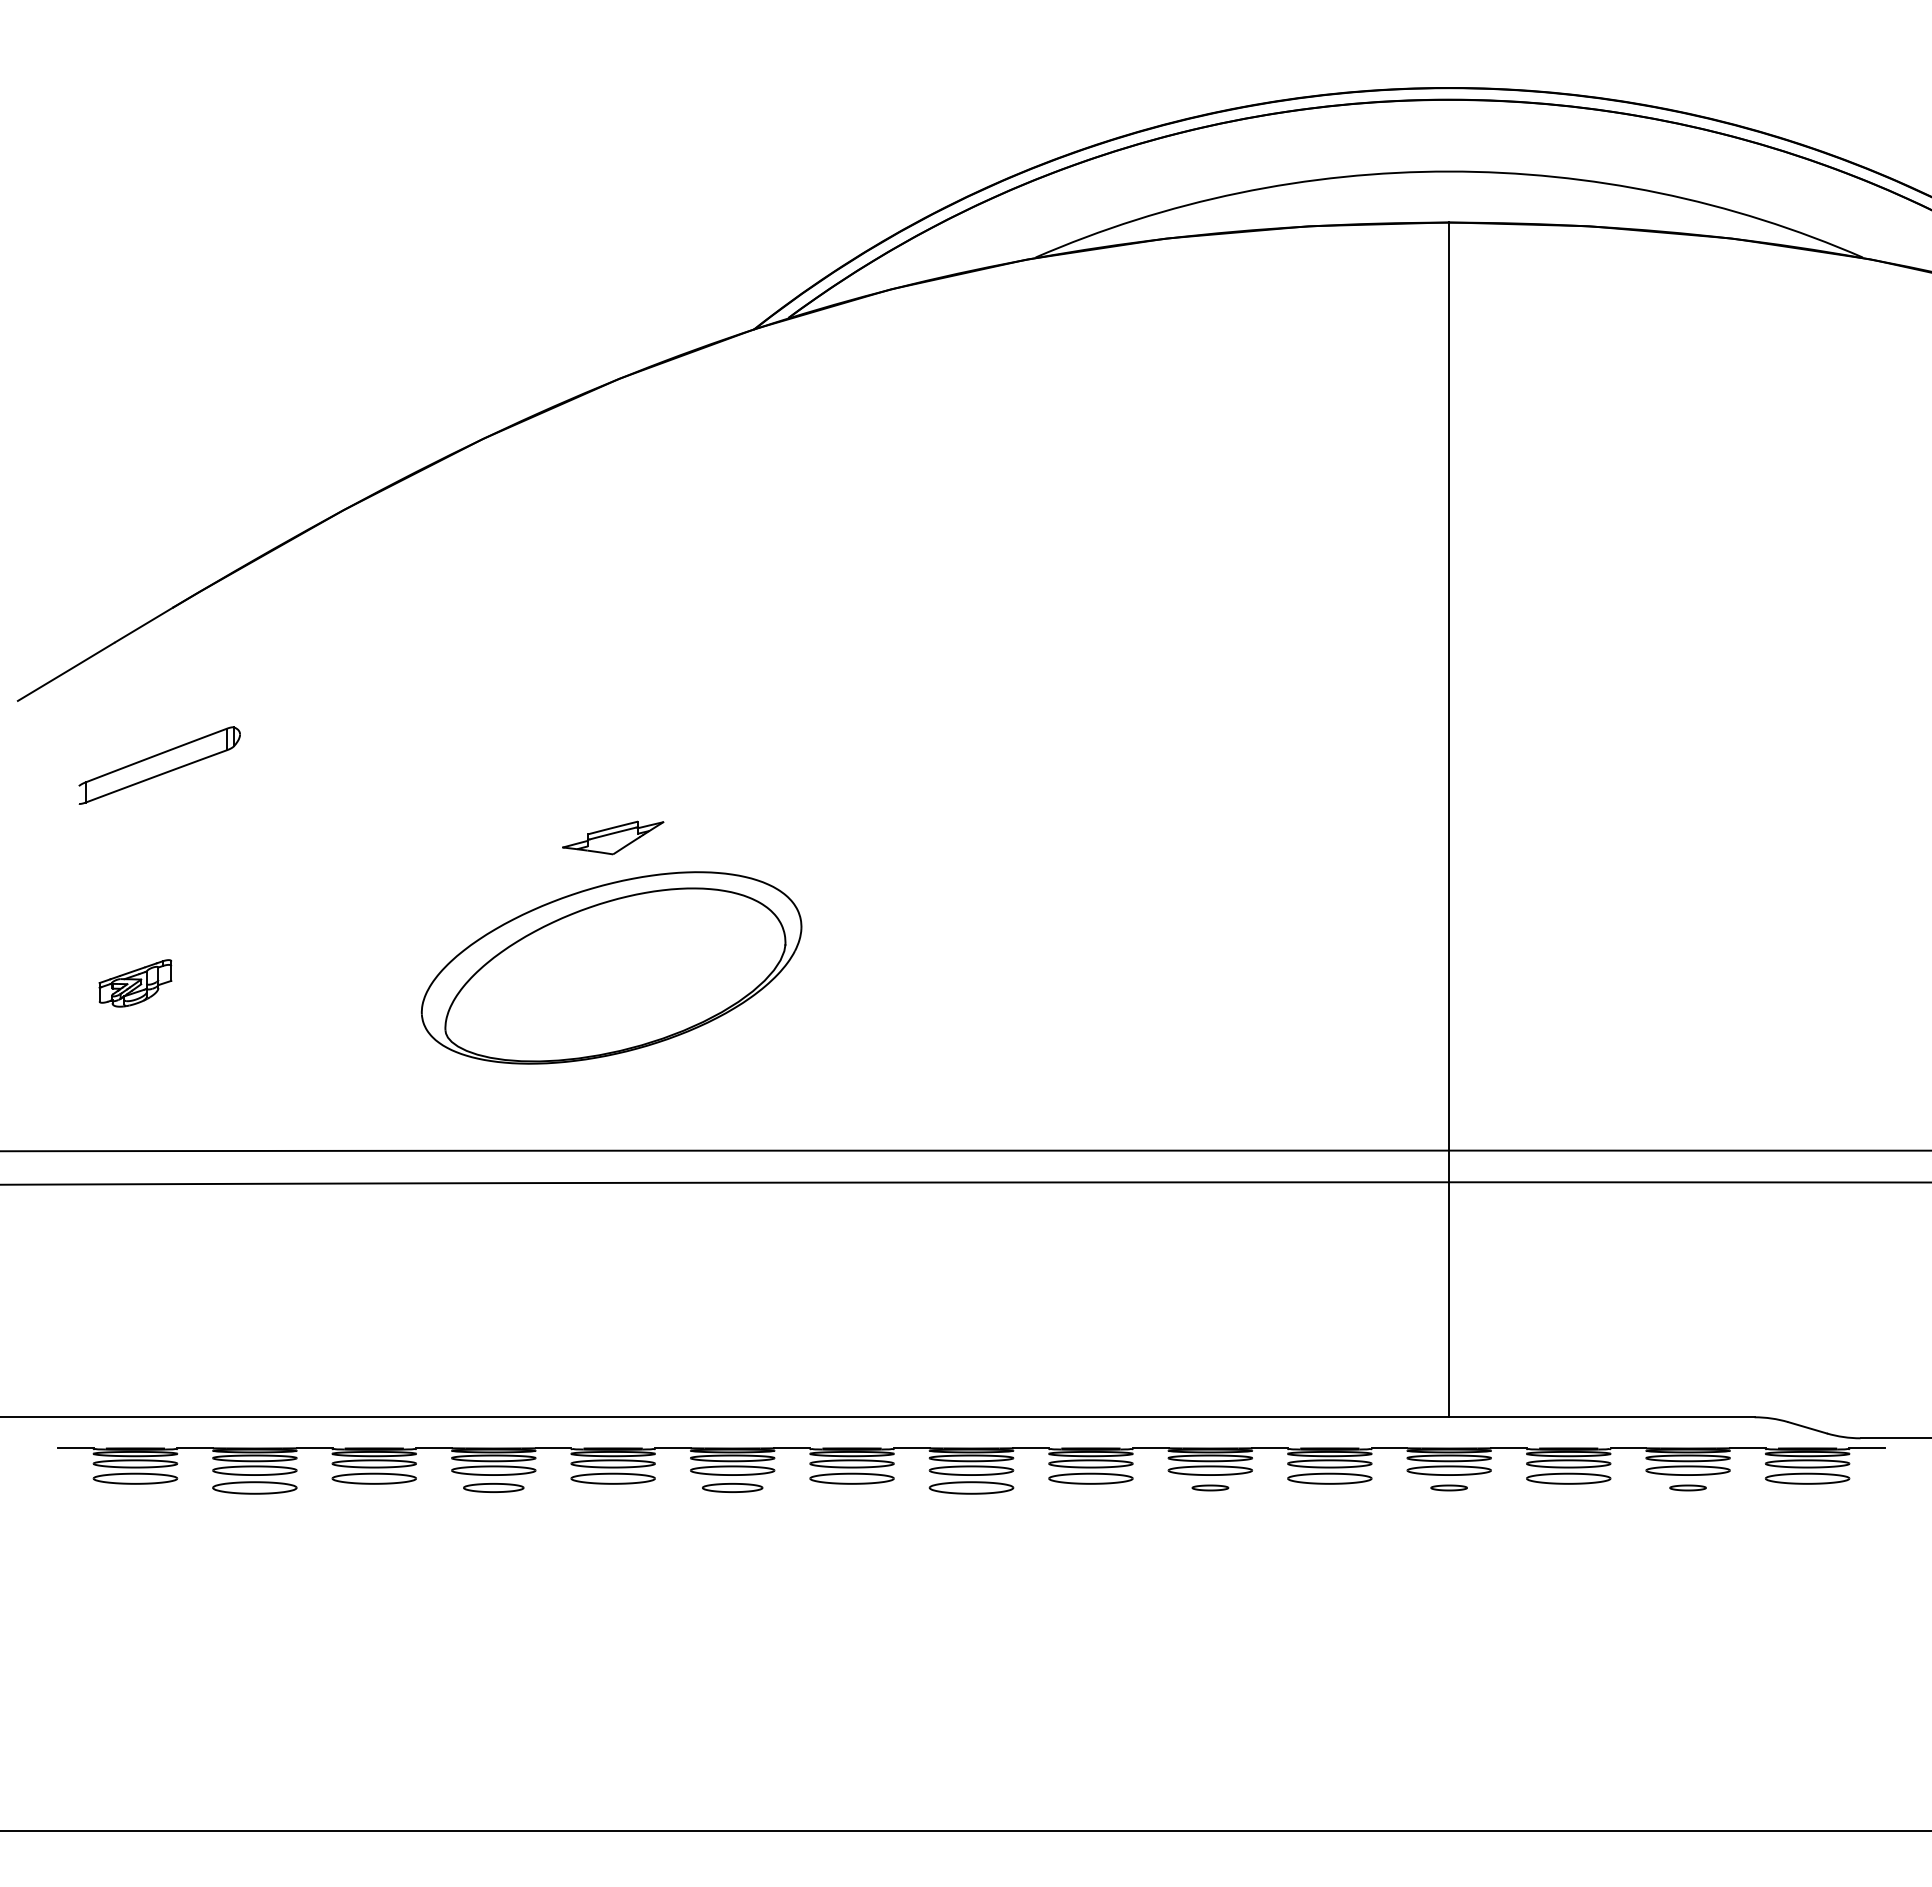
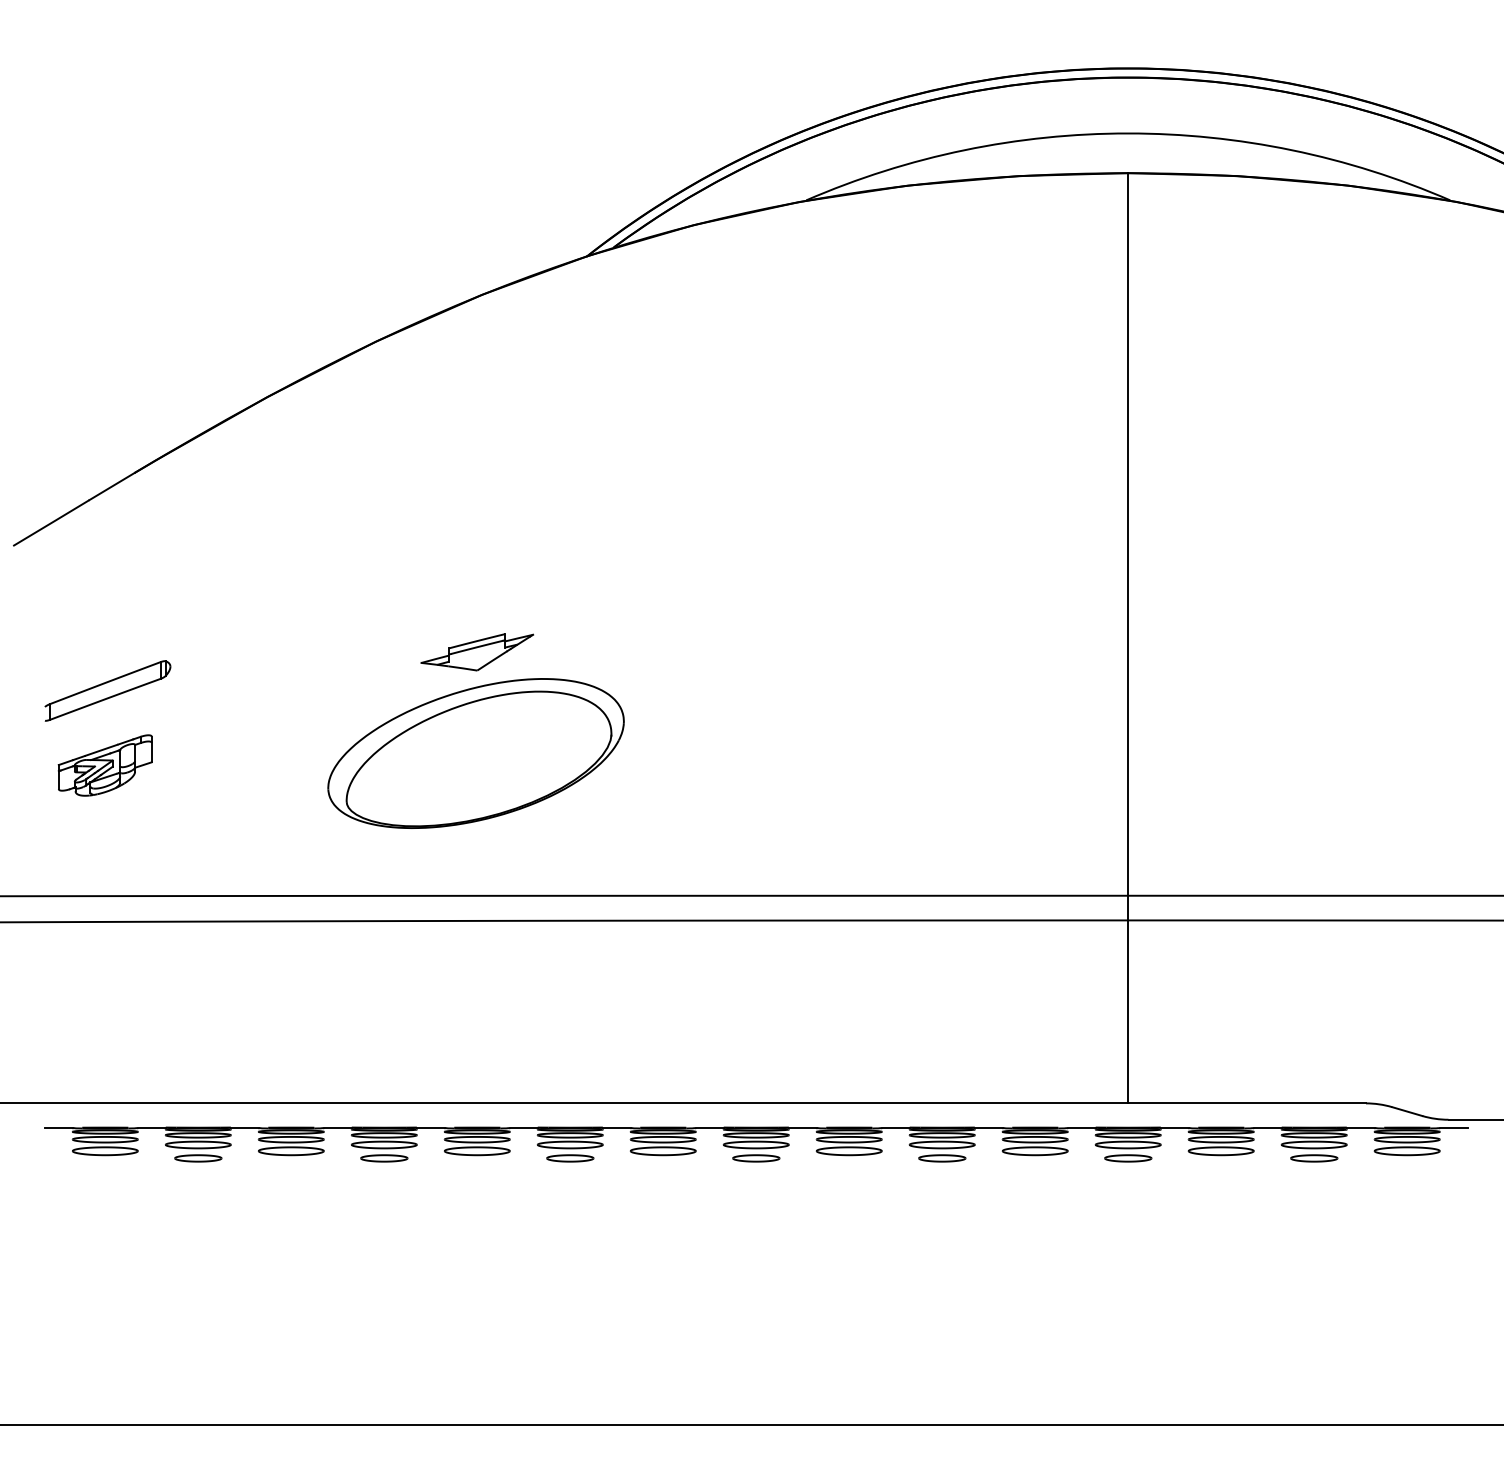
part: (159, 765) -> (107, 690), moved
part: (612, 837) -> (476, 651), size x1.43
part: (135, 983) -> (105, 765), size x1.67
part: (254, 1487) -> (198, 1158), size x0.71
part: (971, 1487) -> (756, 1158), size x0.71
part: (1210, 1487) -> (942, 1158), size x1.67
part: (1448, 1487) -> (1127, 1158), size x1.67
part: (1687, 1487) -> (1313, 1158), size x1.67

